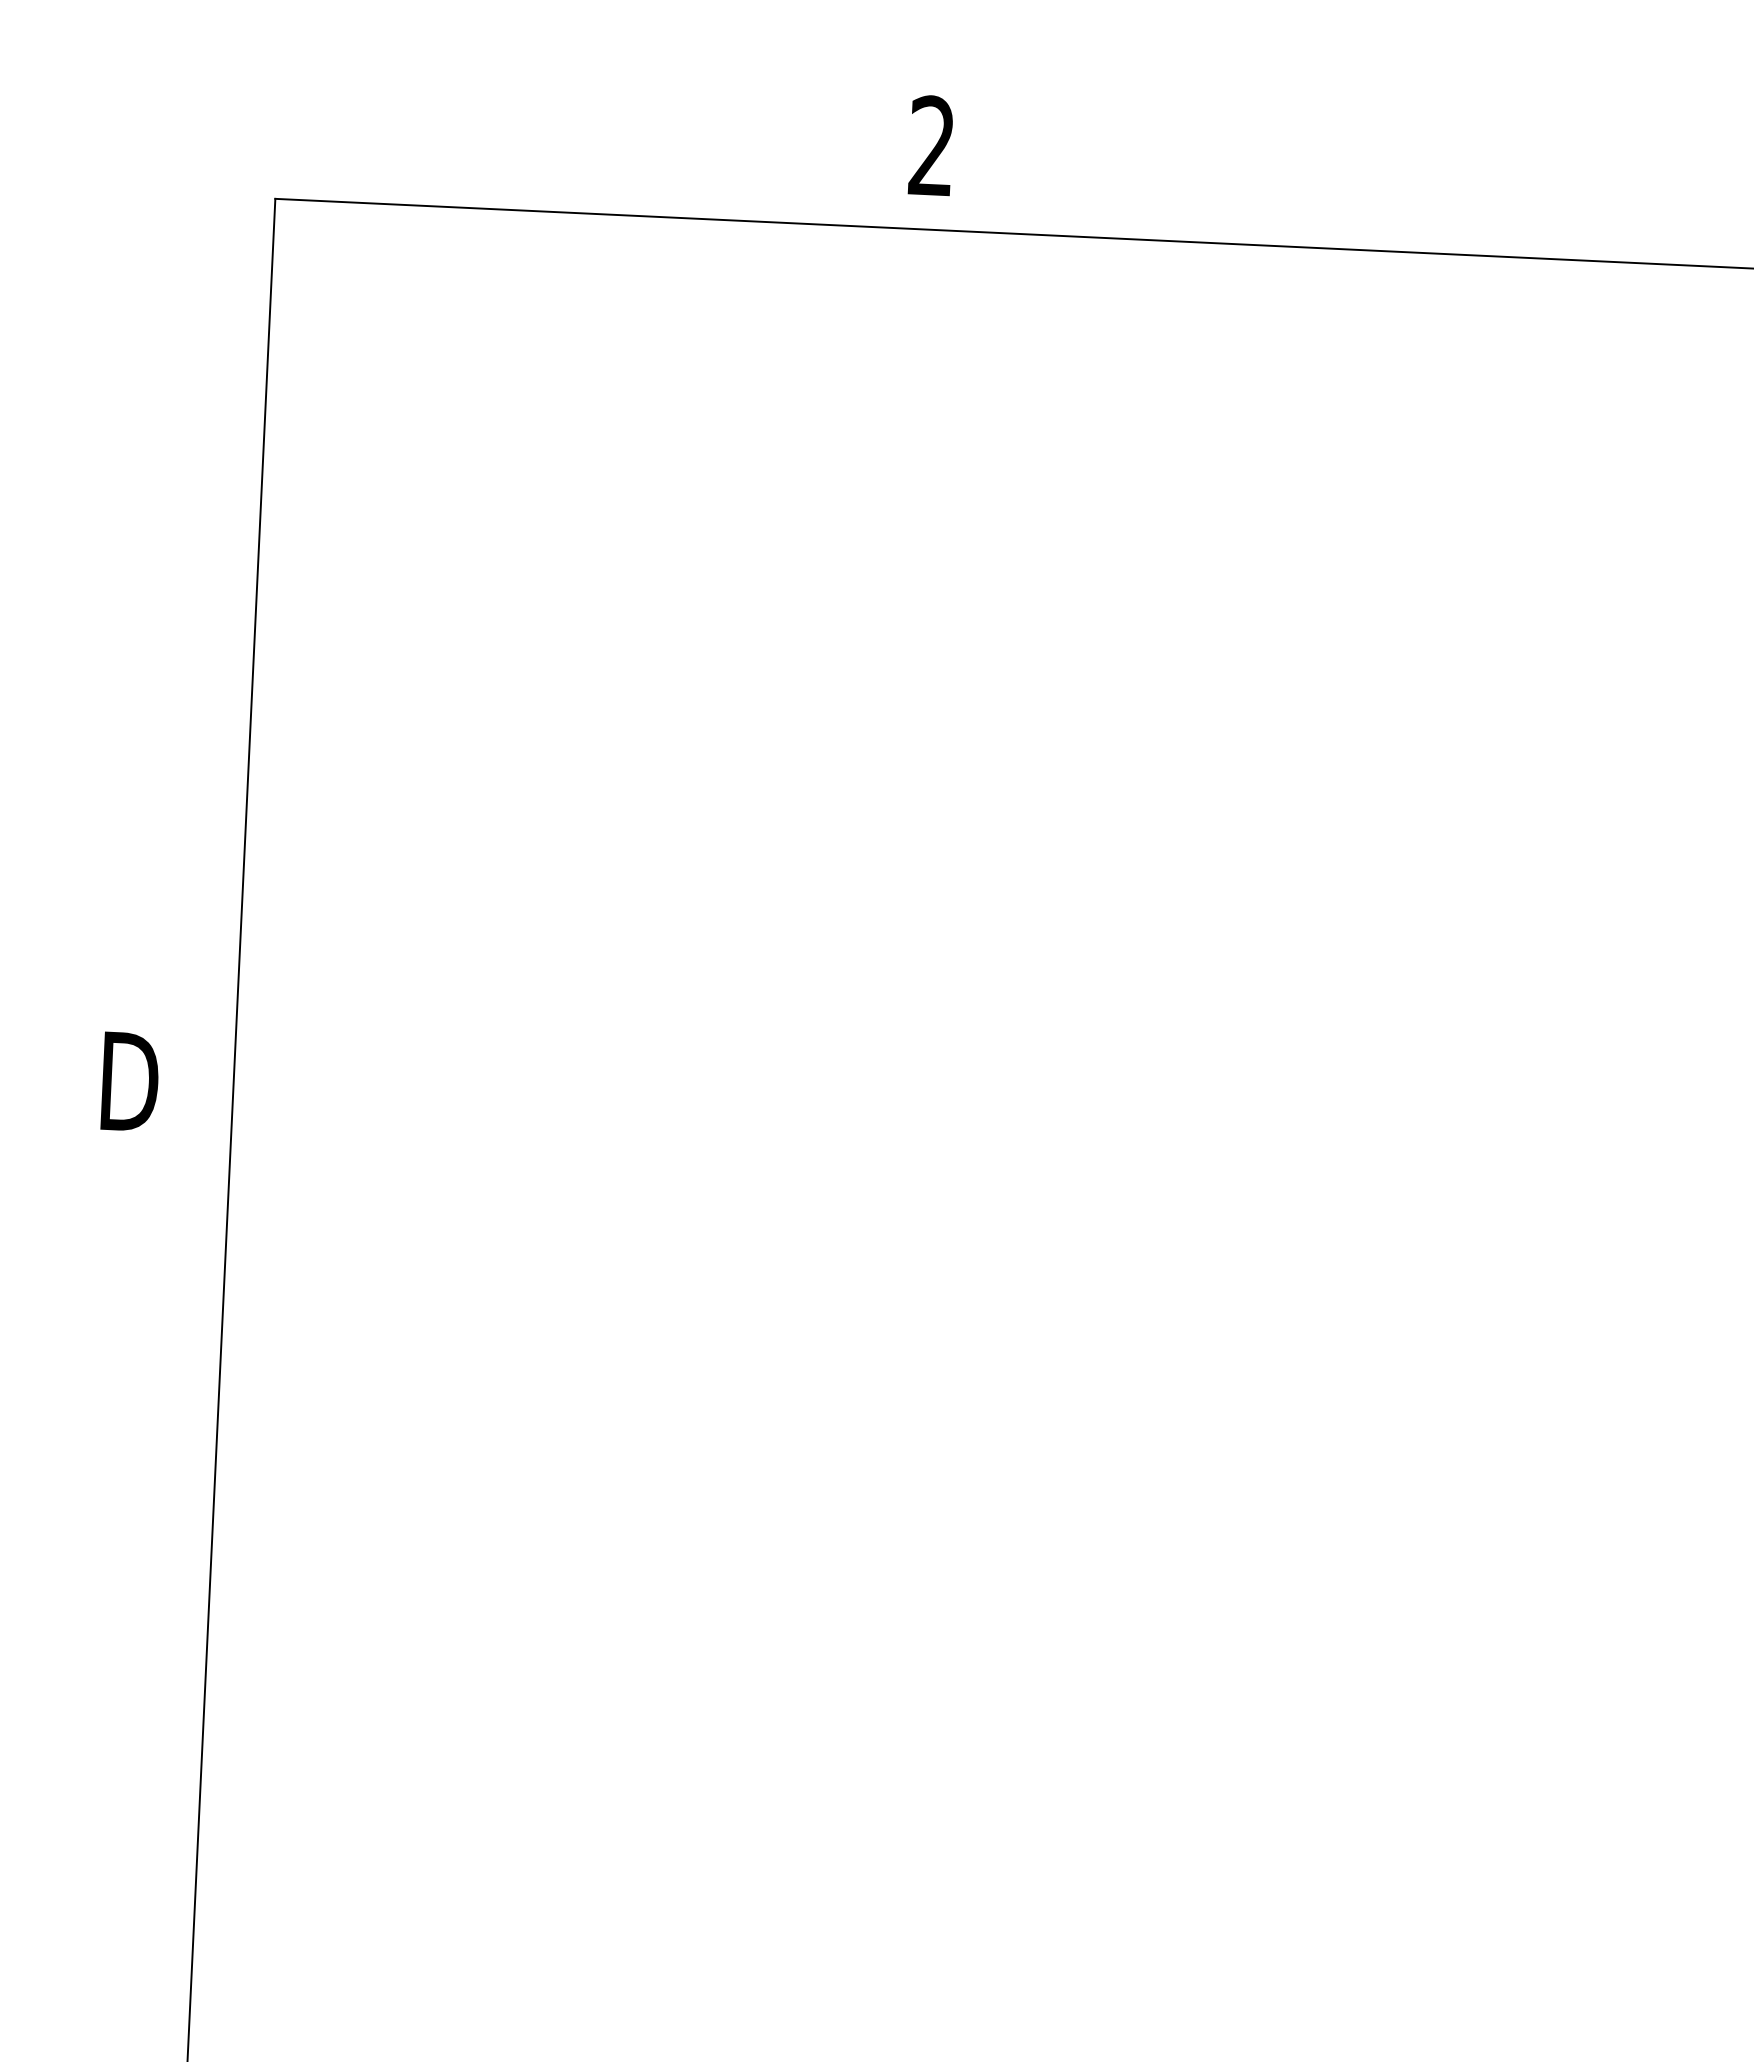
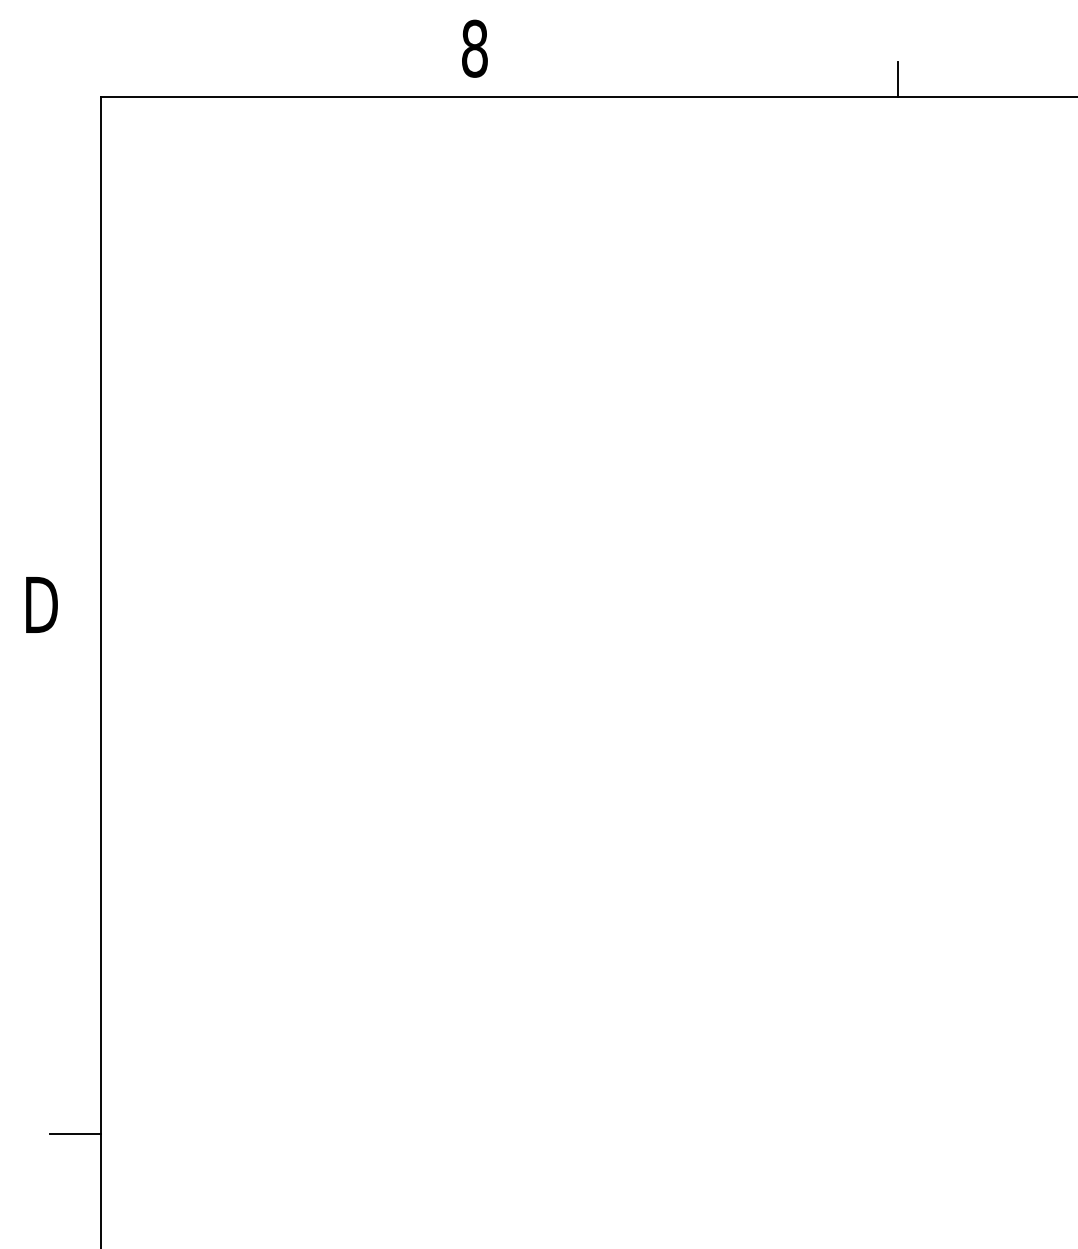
text: (931, 145) -> (474, 48), 2 -> 8
line: (1667, 234) -> (897, 79), added
line: (145, 2007) -> (75, 1133), added

